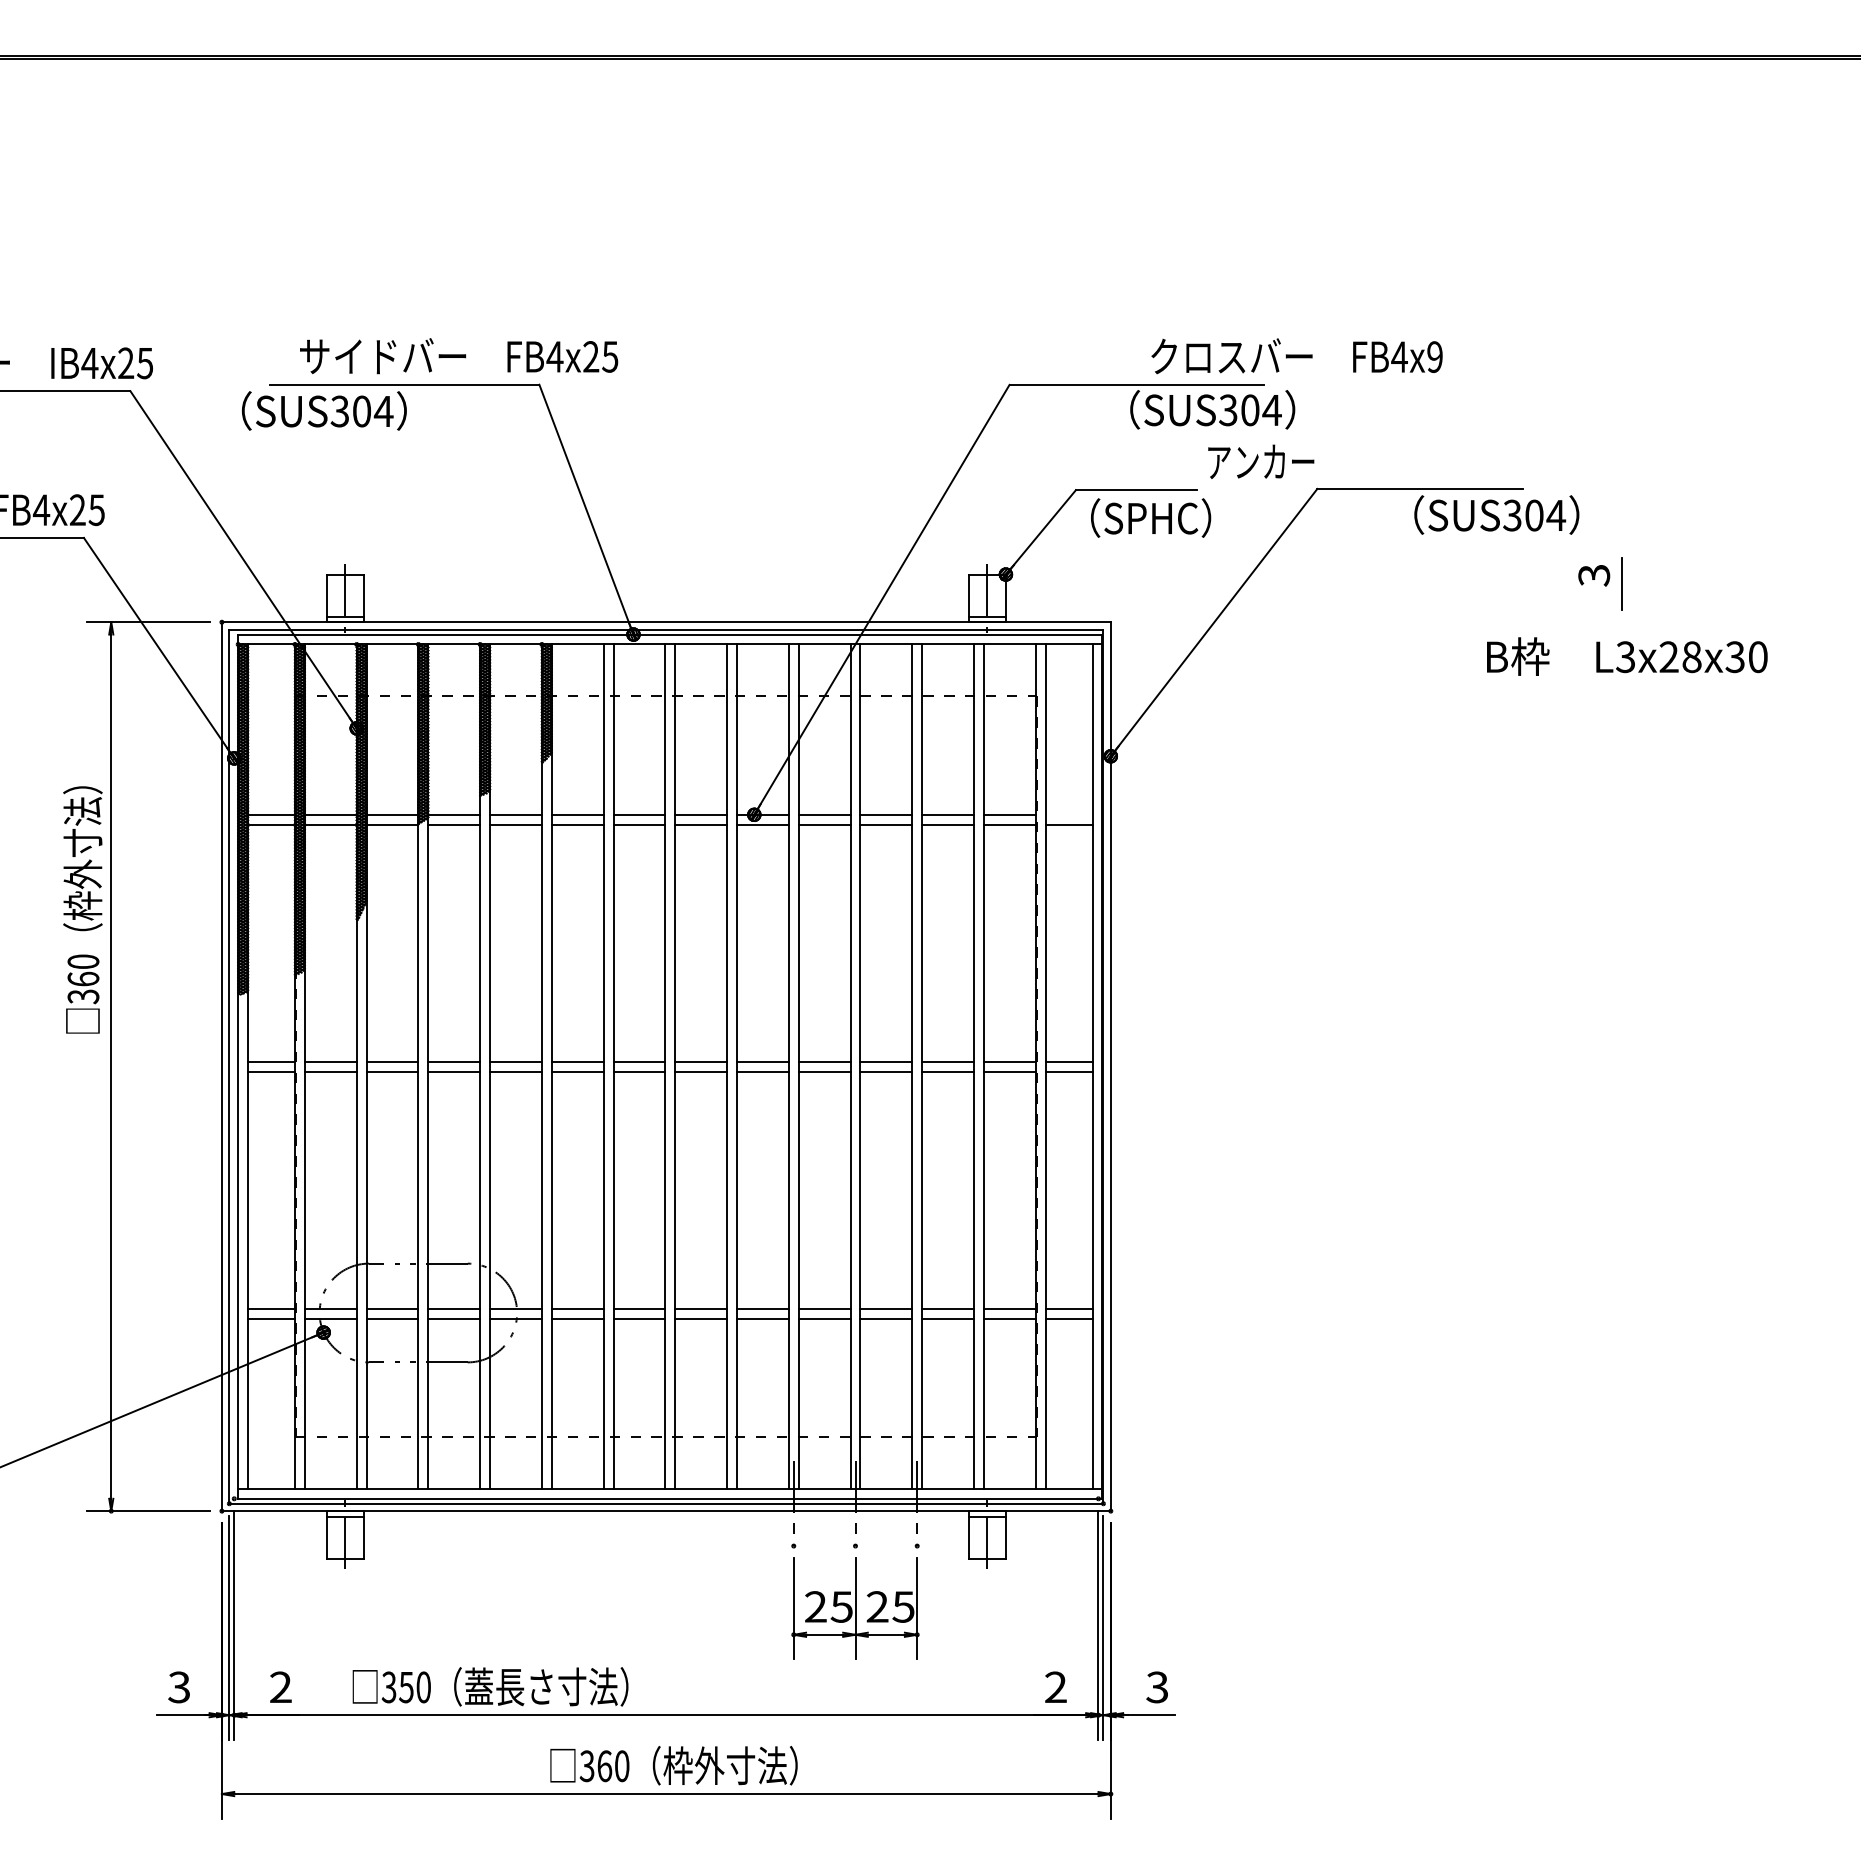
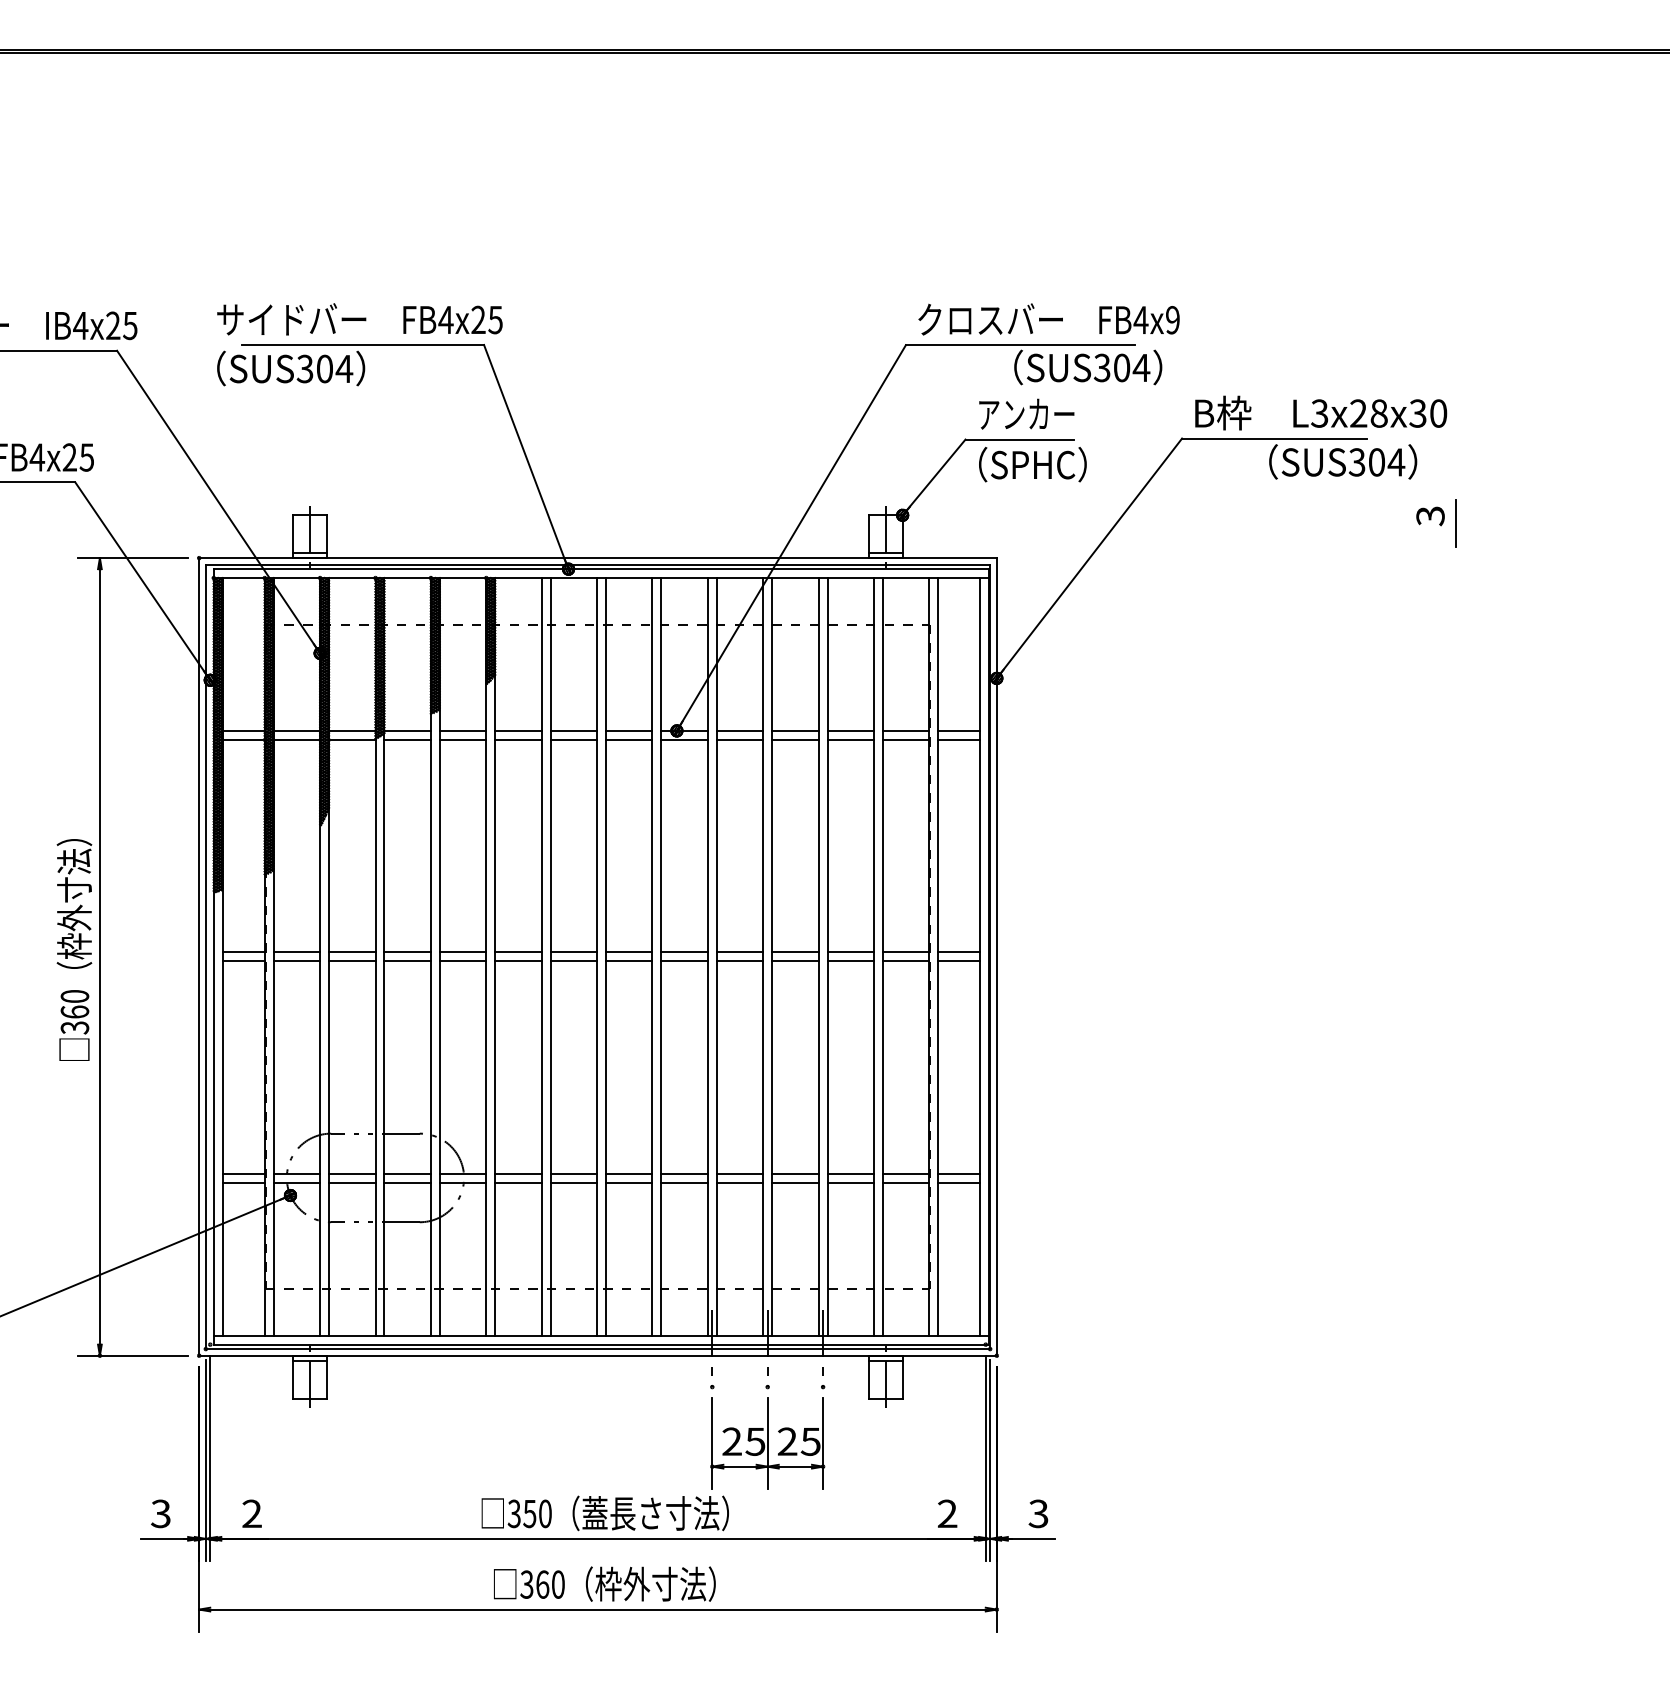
text: (459, 356) -> (360, 319), moved
text: (1296, 356) -> (1048, 319), moved
text: (1261, 461) -> (1027, 413), moved
text: (1627, 656) -> (1321, 412), moved
line: (1068, 814) -> (958, 730), added
text: (82, 909) -> (74, 949), moved
text: (490, 1686) -> (605, 1513), moved

